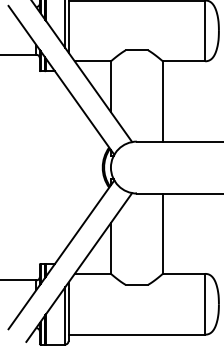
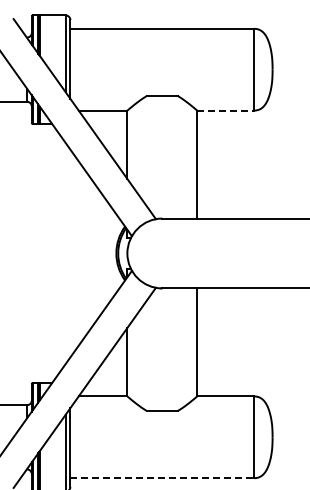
line: (184, 61) -> (226, 110), solid -> dashed
line: (137, 334) -> (162, 478), solid -> dashed

